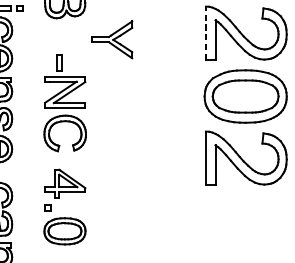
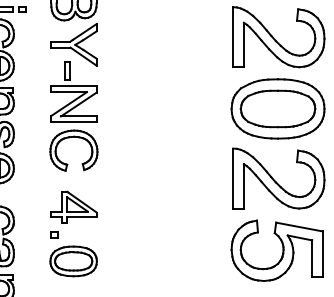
line: (206, 32) -> (233, 36), dashed -> solid
part: (111, 39) -> (73, 44), moved
part: (244, 221) -> (276, 250), added

